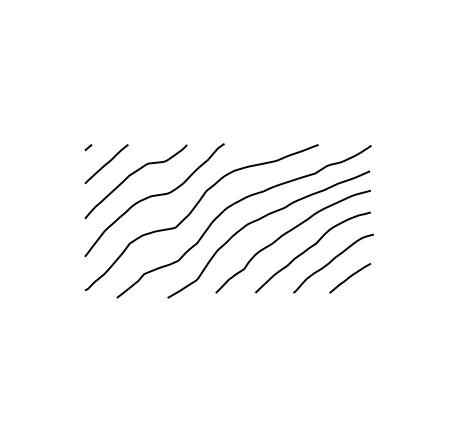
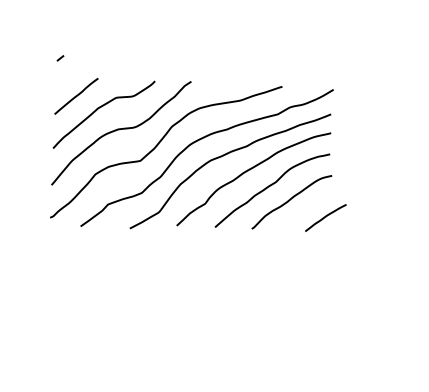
curve: (88, 147) -> (60, 58), moved
curve: (350, 277) -> (326, 217), moved

